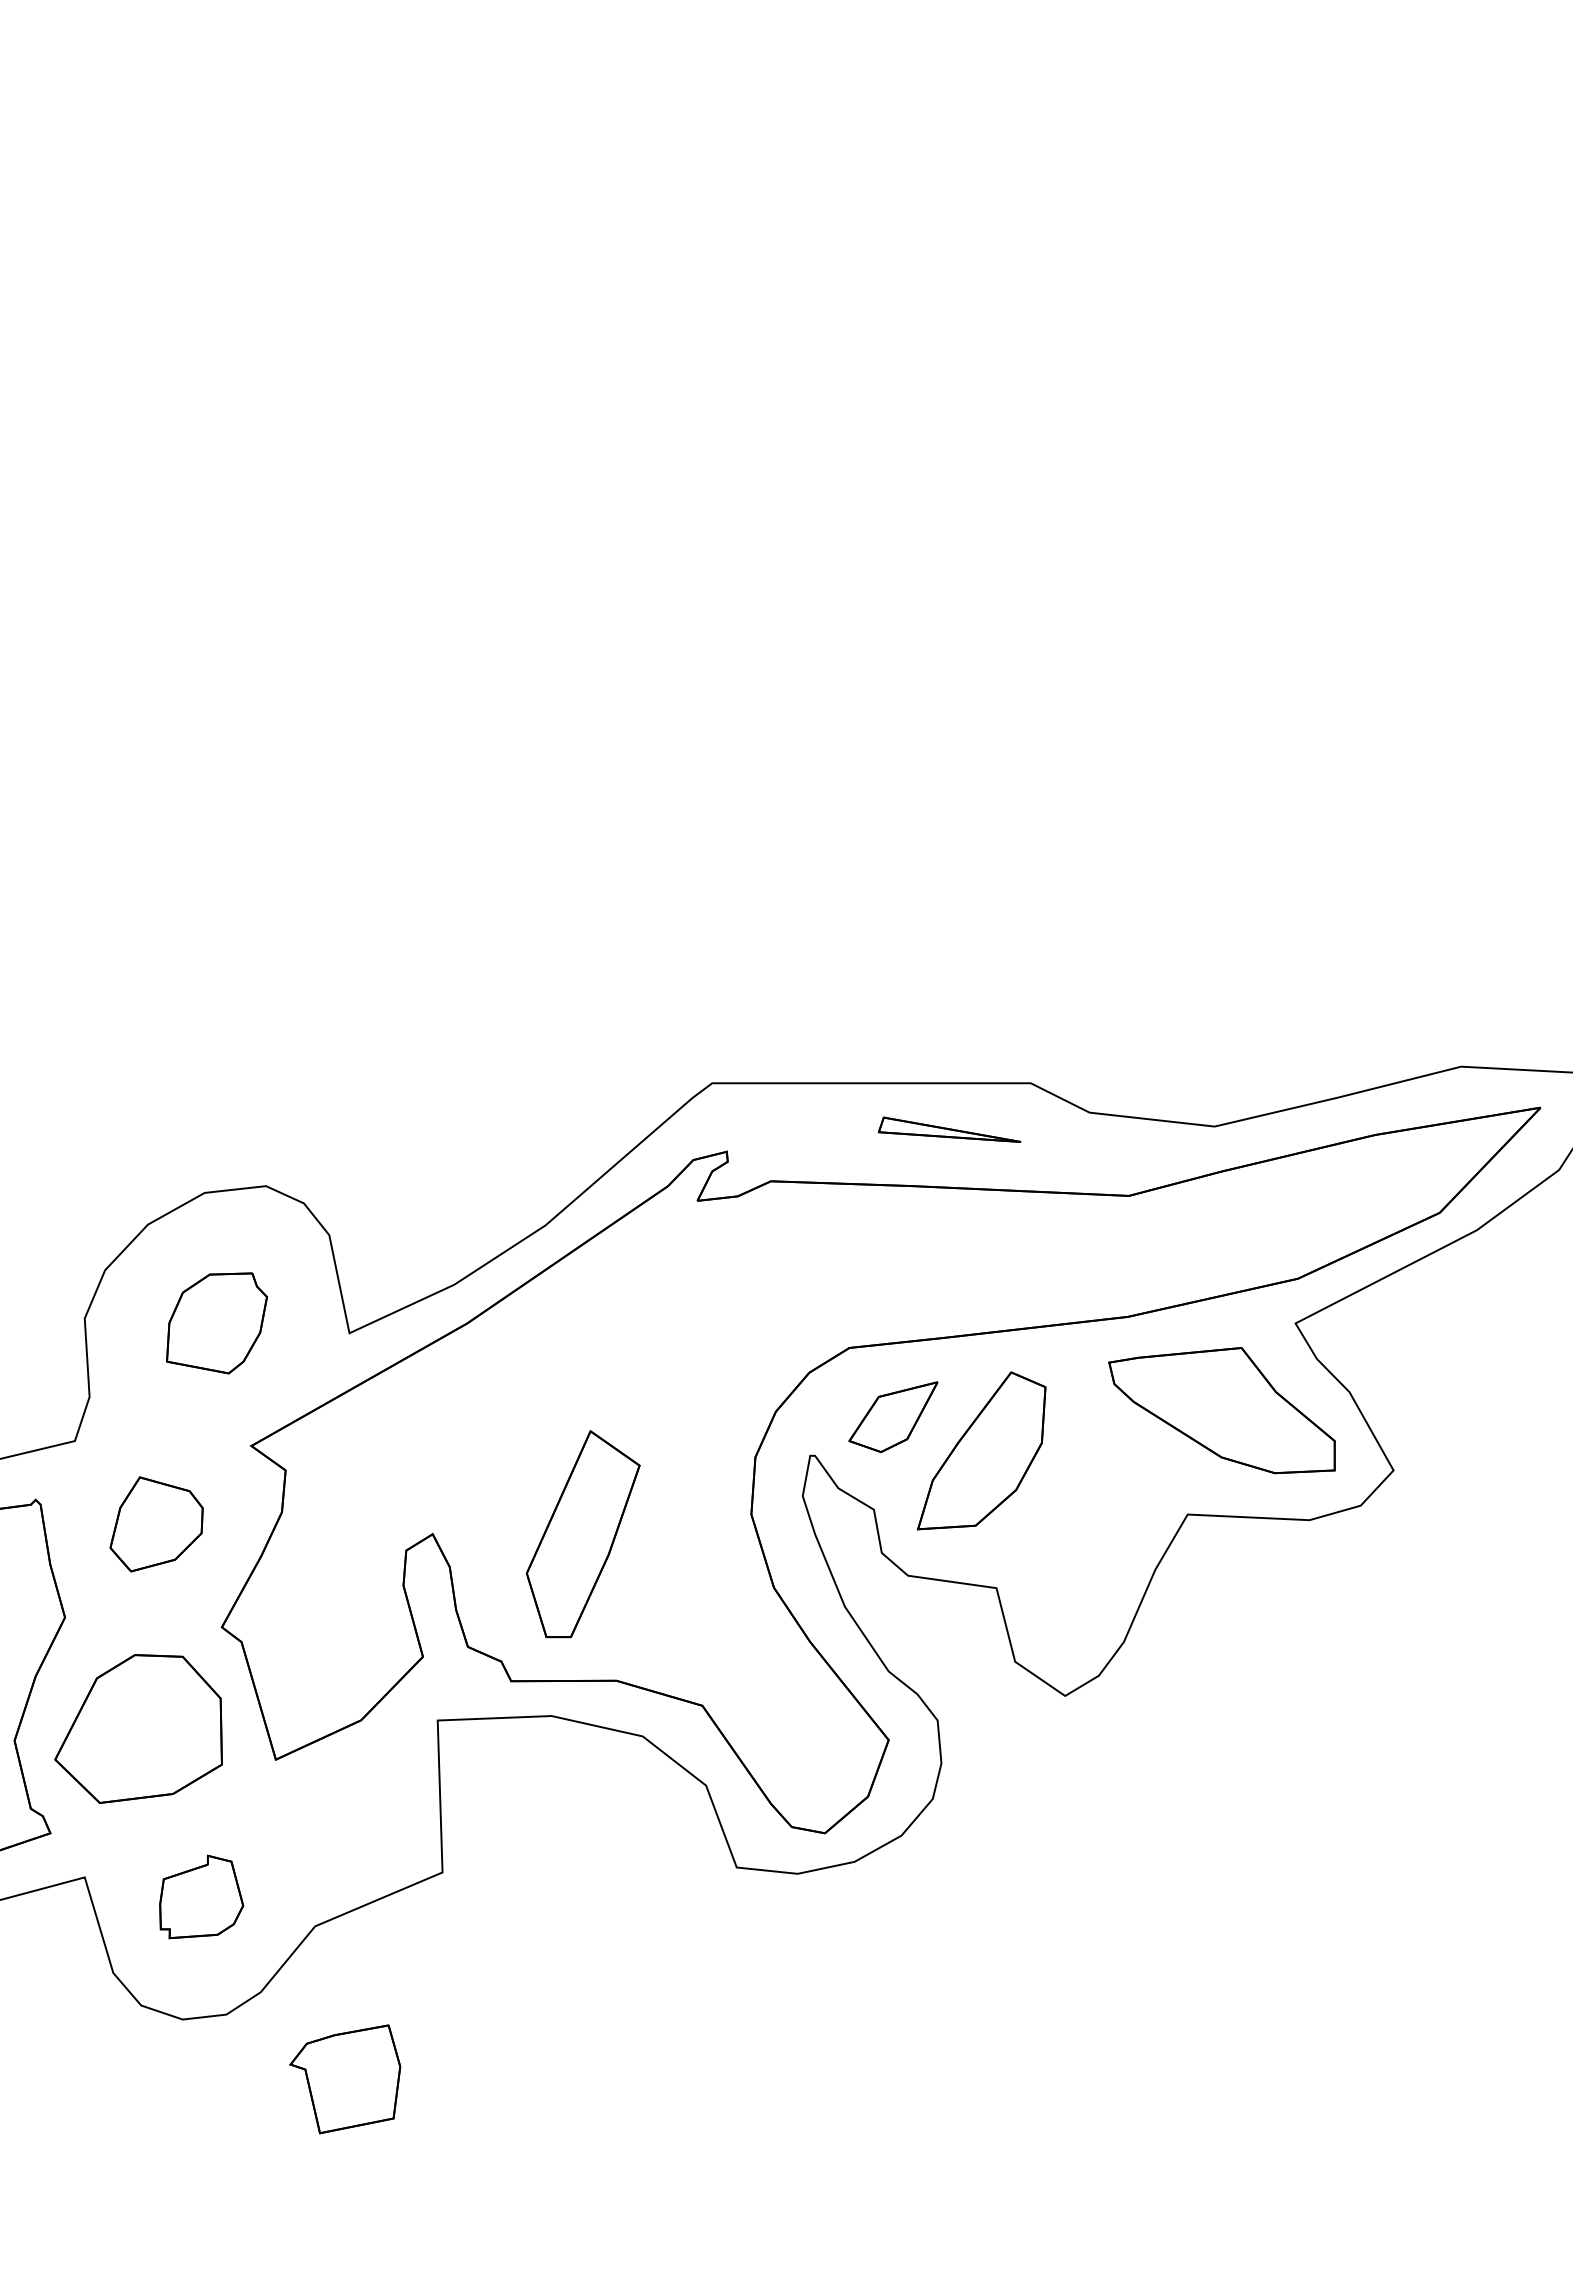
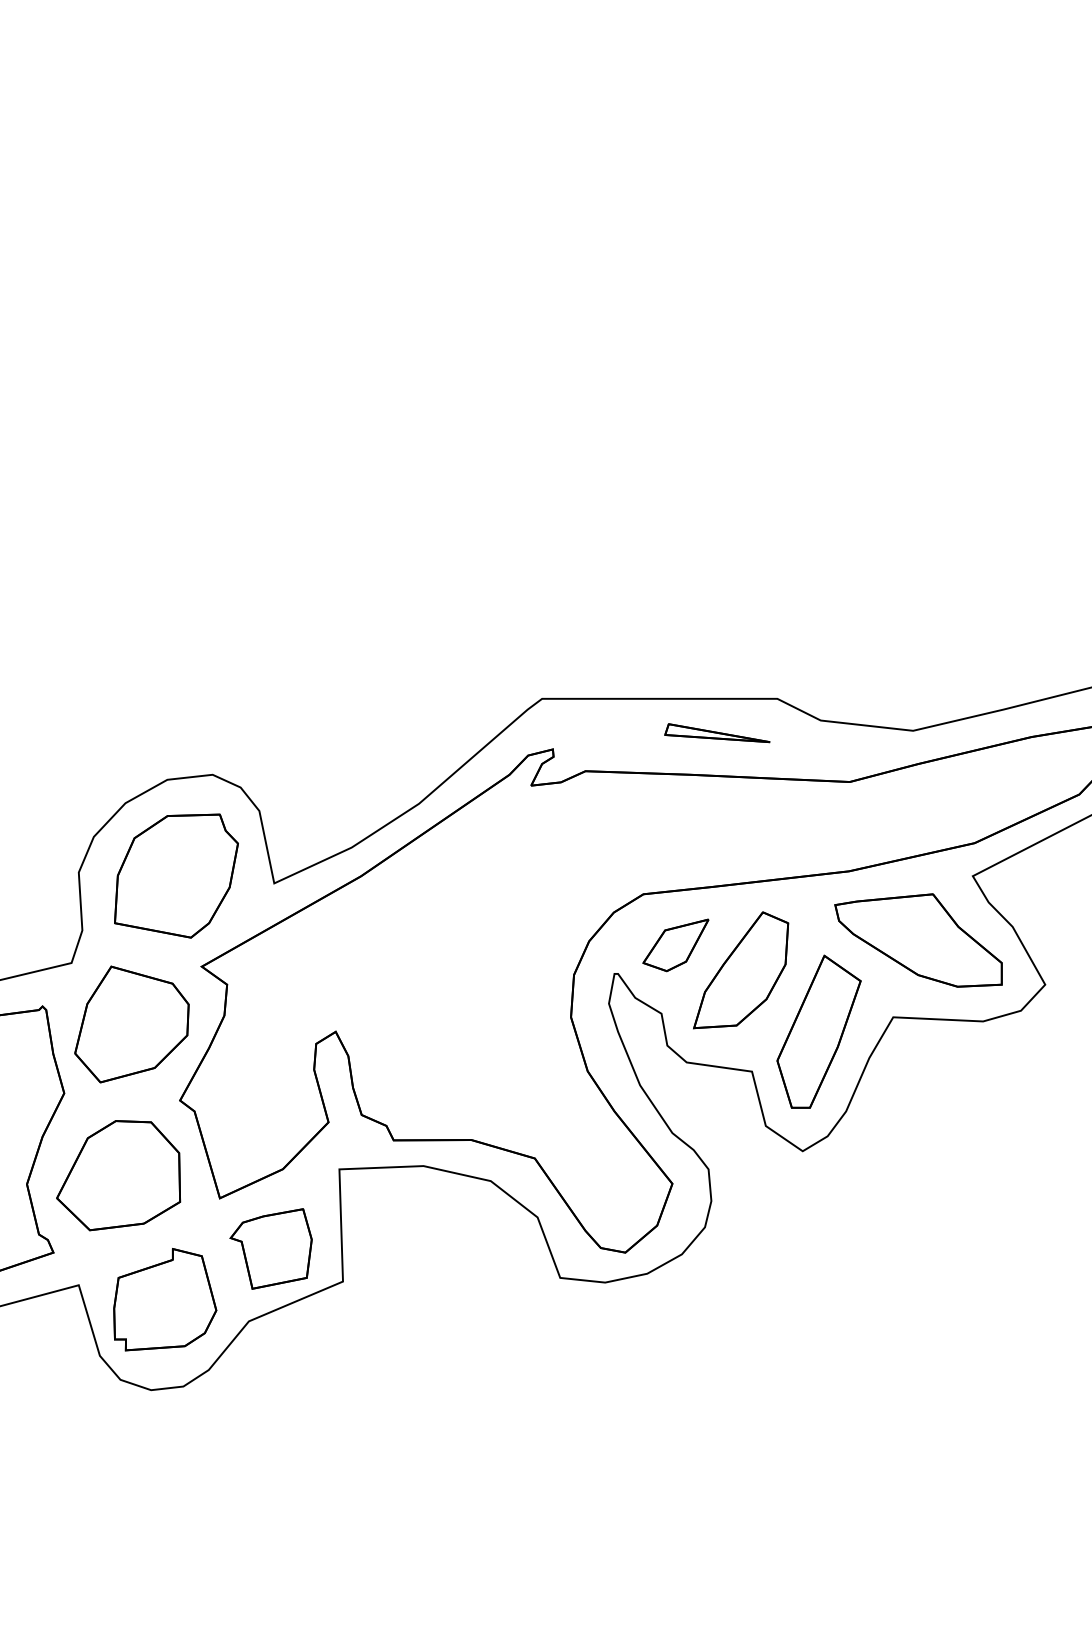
part: (216, 1323) -> (176, 876), size x1.67
part: (156, 1524) -> (131, 1024), size x1.67
part: (583, 1534) -> (819, 1032), moved
part: (201, 1896) -> (165, 1299), size x1.67
part: (345, 2079) -> (271, 1249), moved

